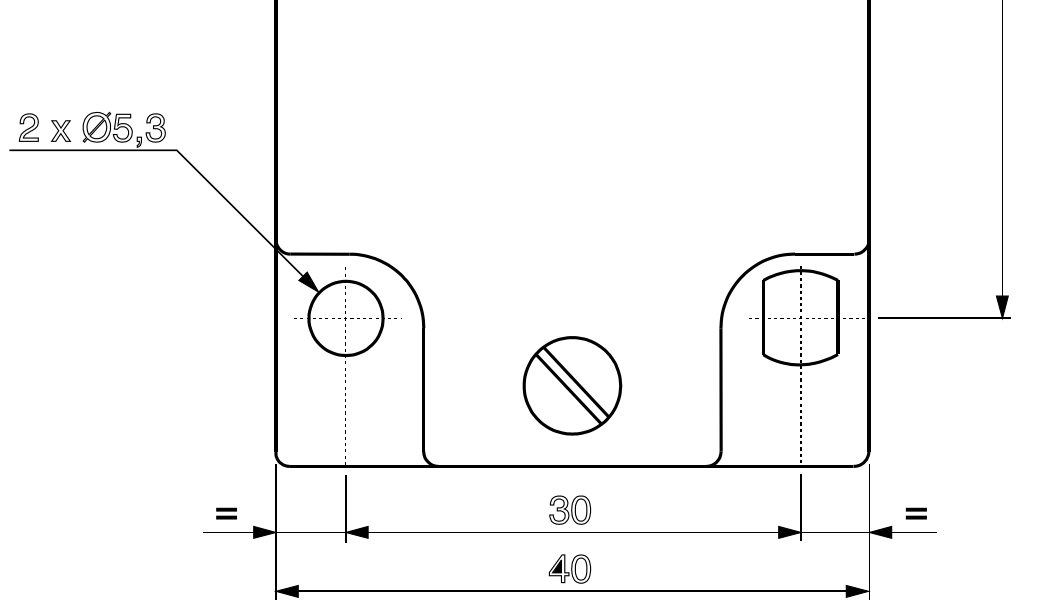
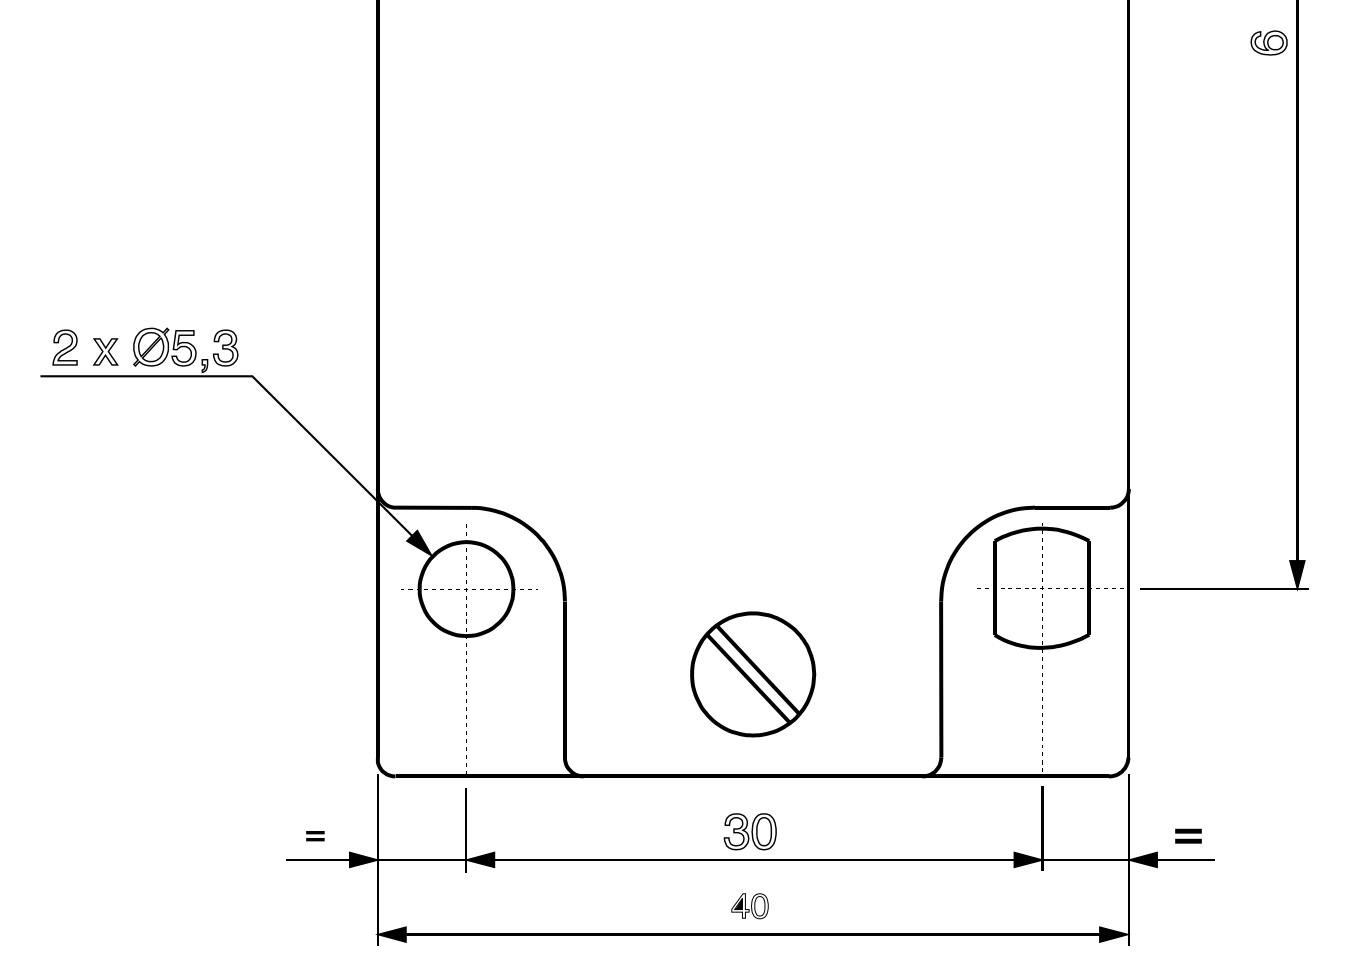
part: (226, 513) -> (315, 835), size x0.7
part: (569, 568) -> (749, 905), size x0.7

